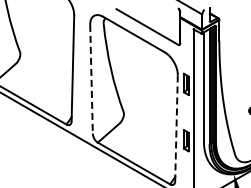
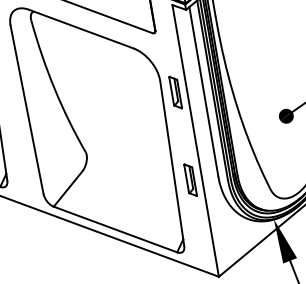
line: (91, 79) -> (27, 110), dashed -> solid
line: (176, 128) -> (172, 163), dashed -> solid

